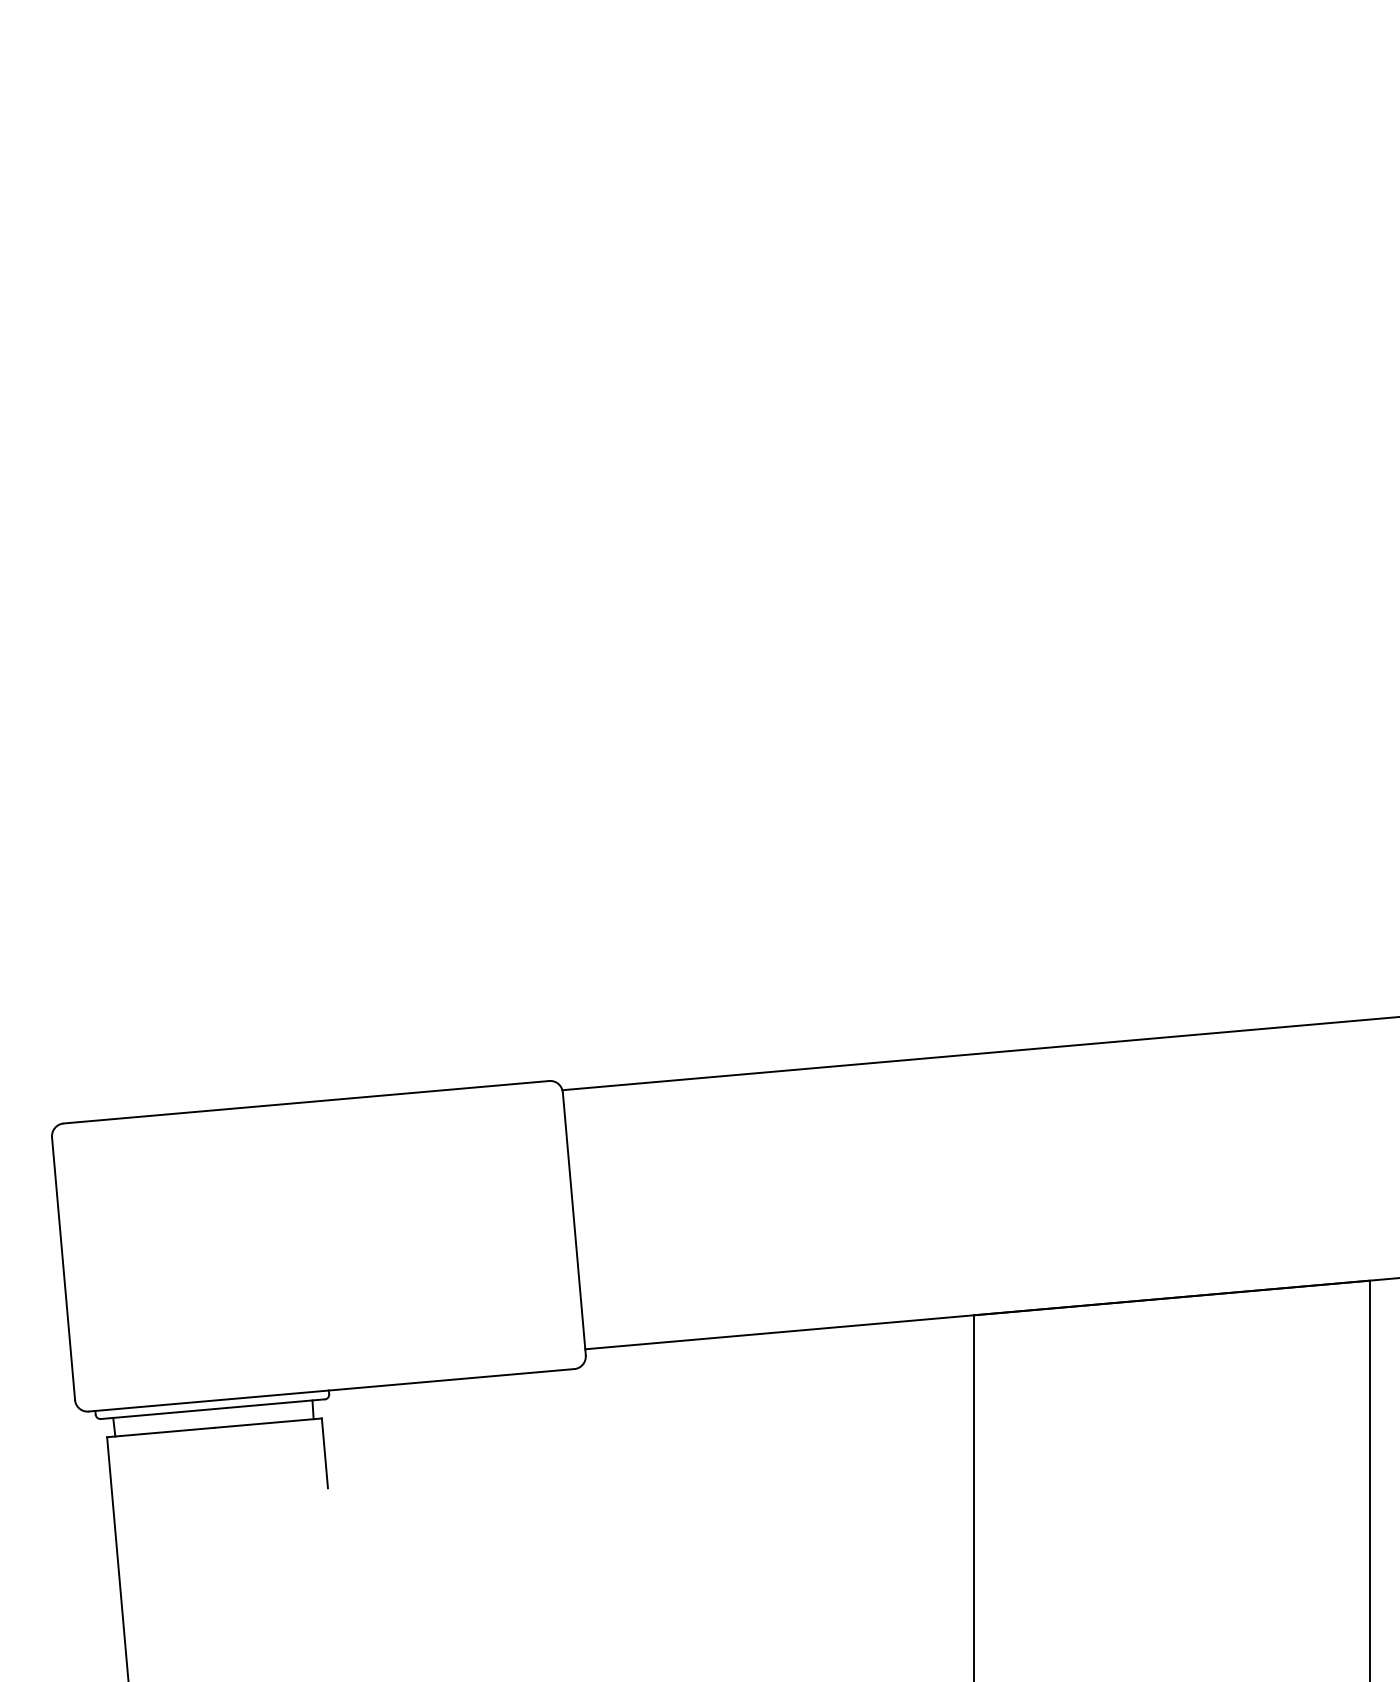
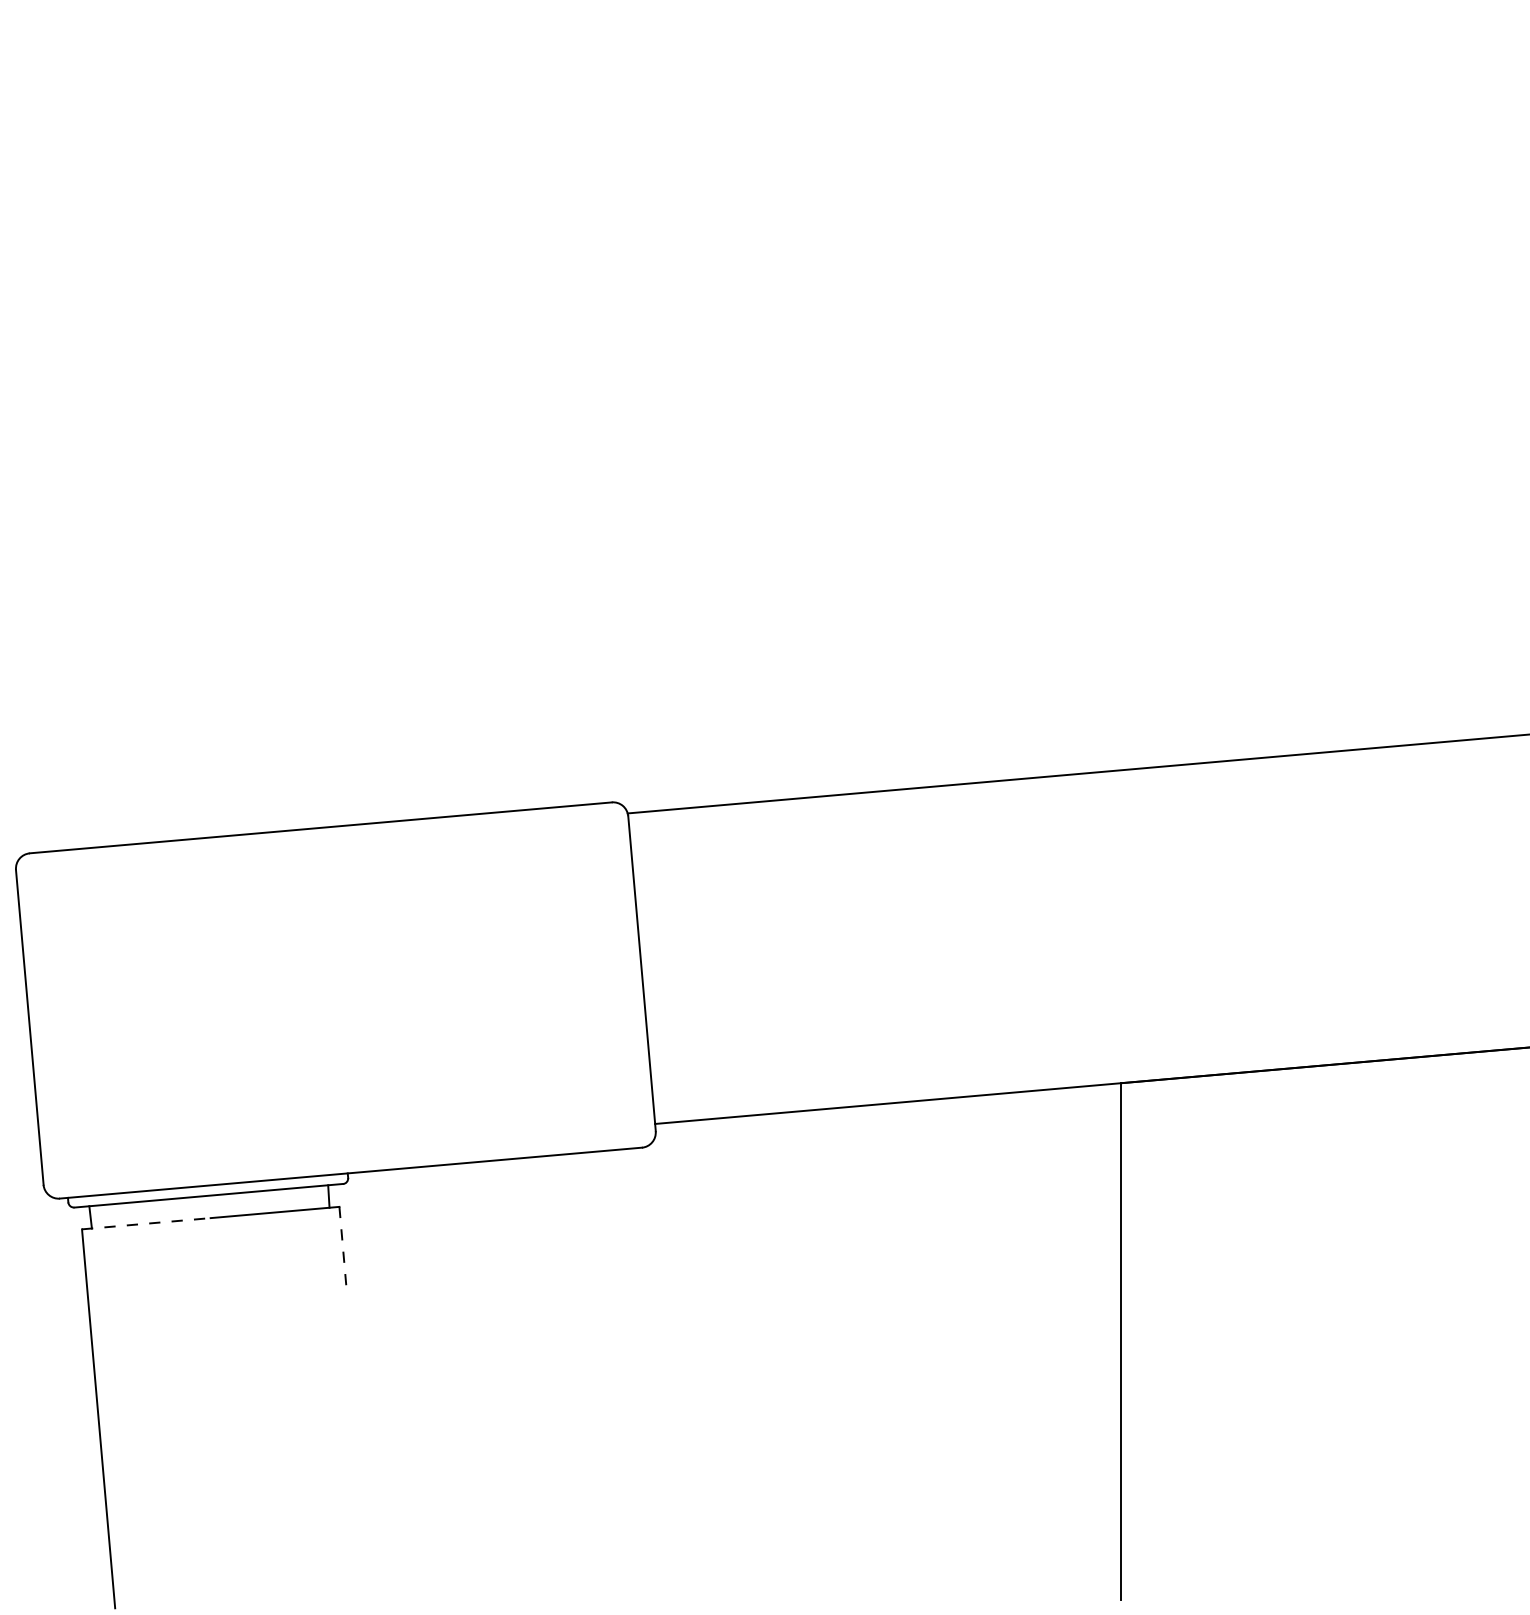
line: (160, 1432) -> (145, 1223), solid -> dashed
line: (324, 1453) -> (342, 1248), solid -> dashed

